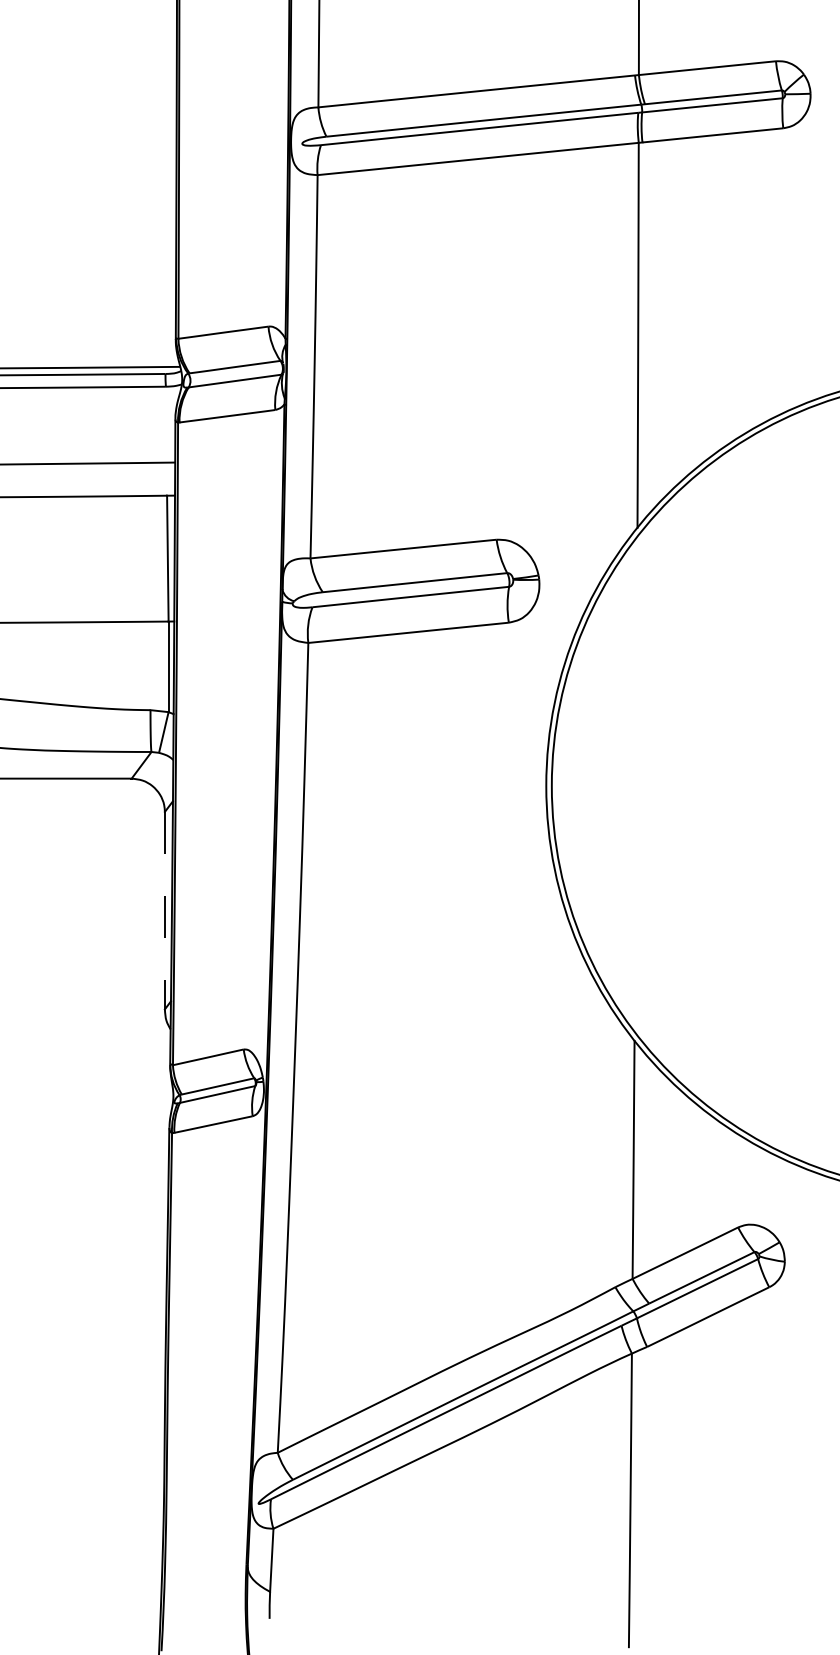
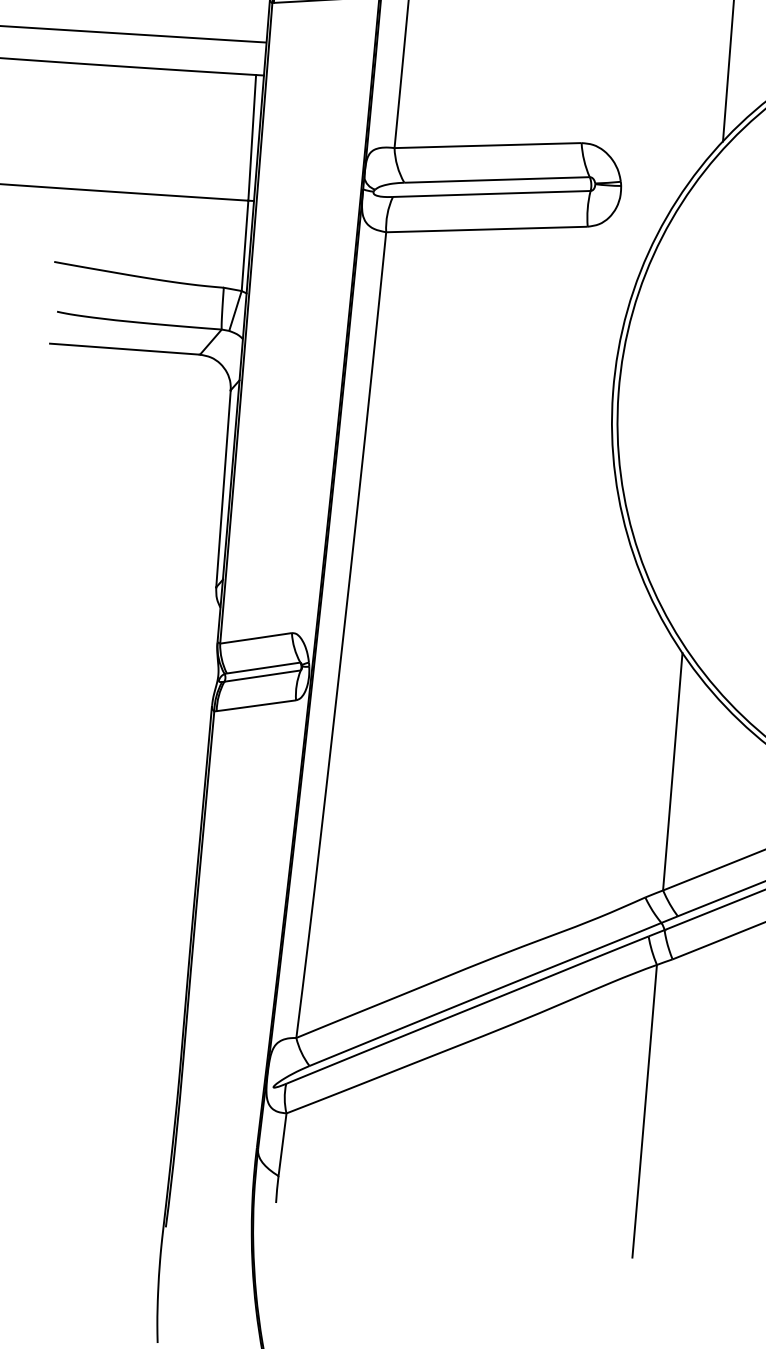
line: (164, 910) -> (223, 488), dashed -> solid

